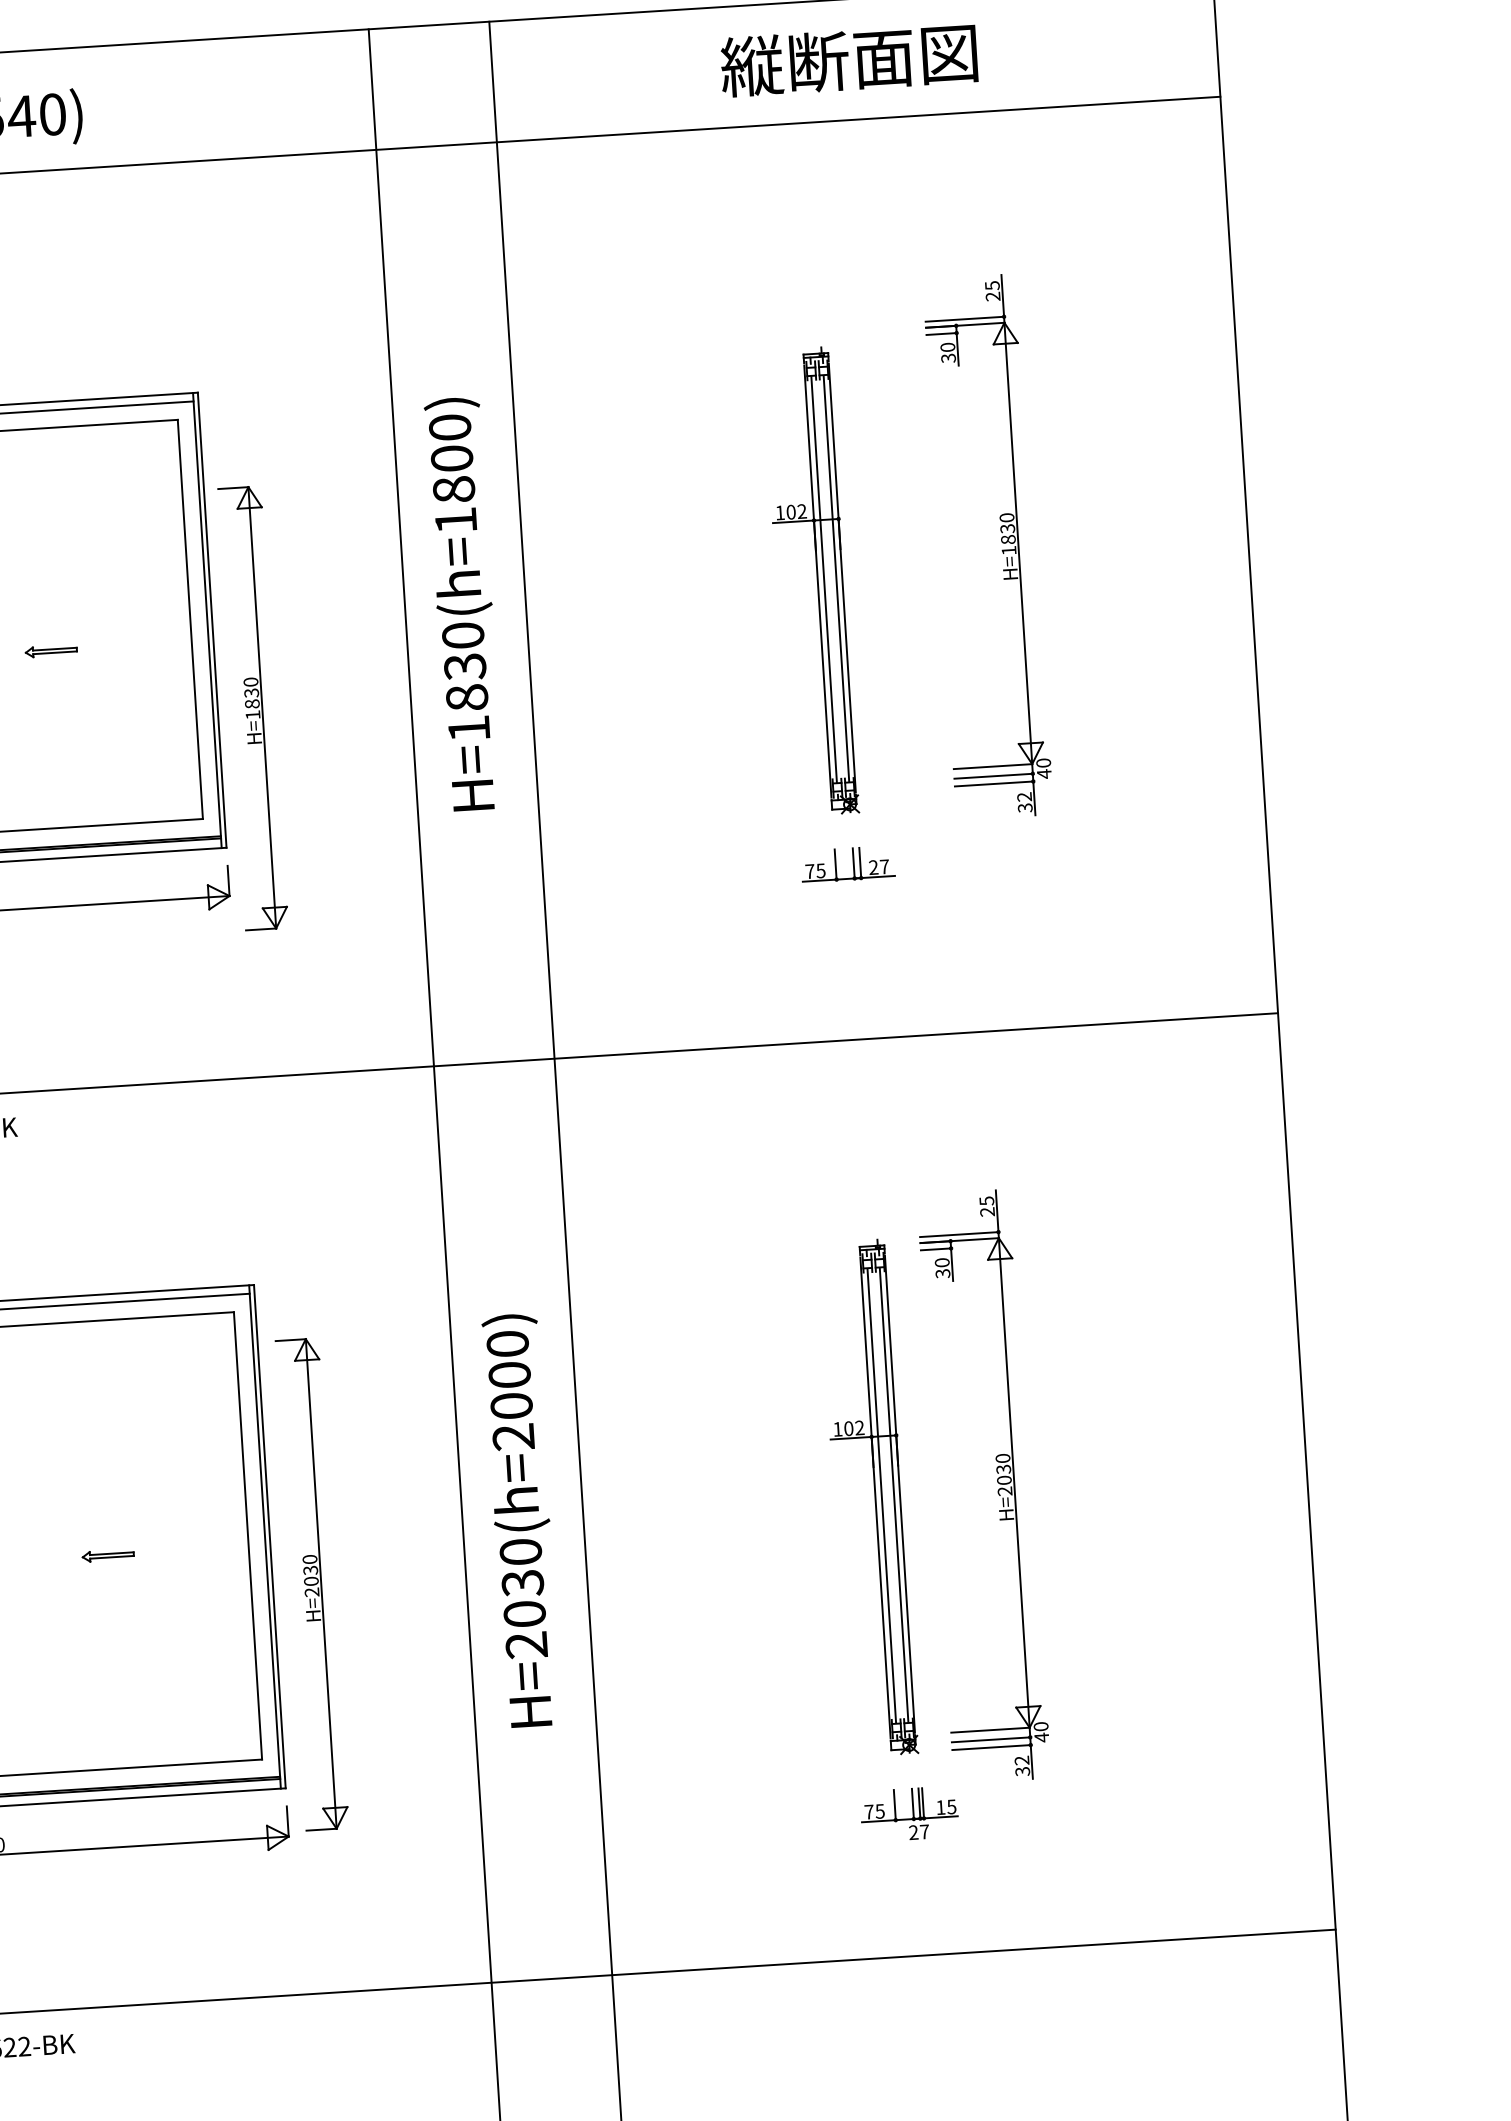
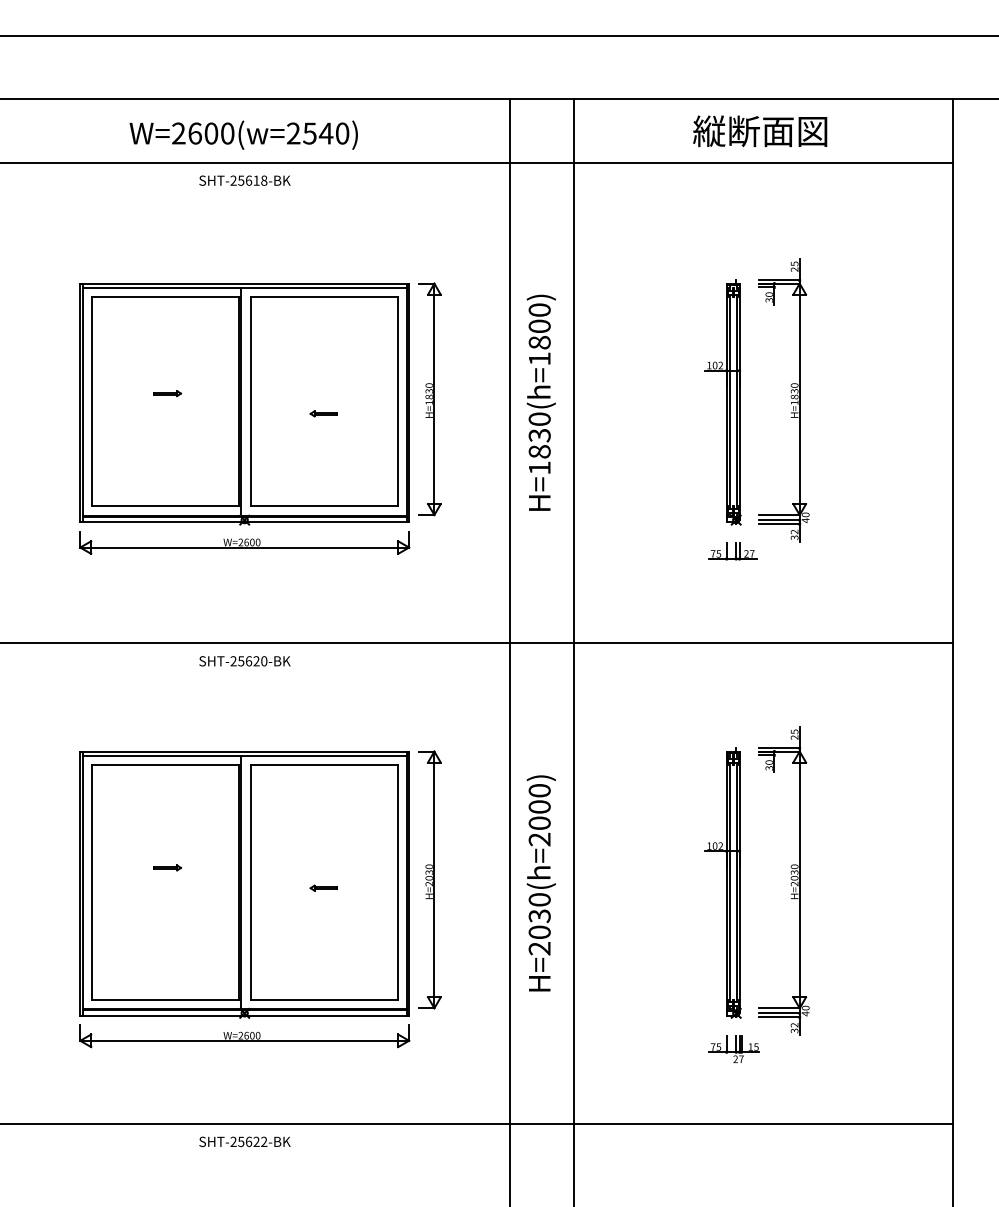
part: (1000, 541) -> (790, 397), moved
part: (252, 708) -> (429, 399), moved
part: (311, 1583) -> (429, 879), moved

